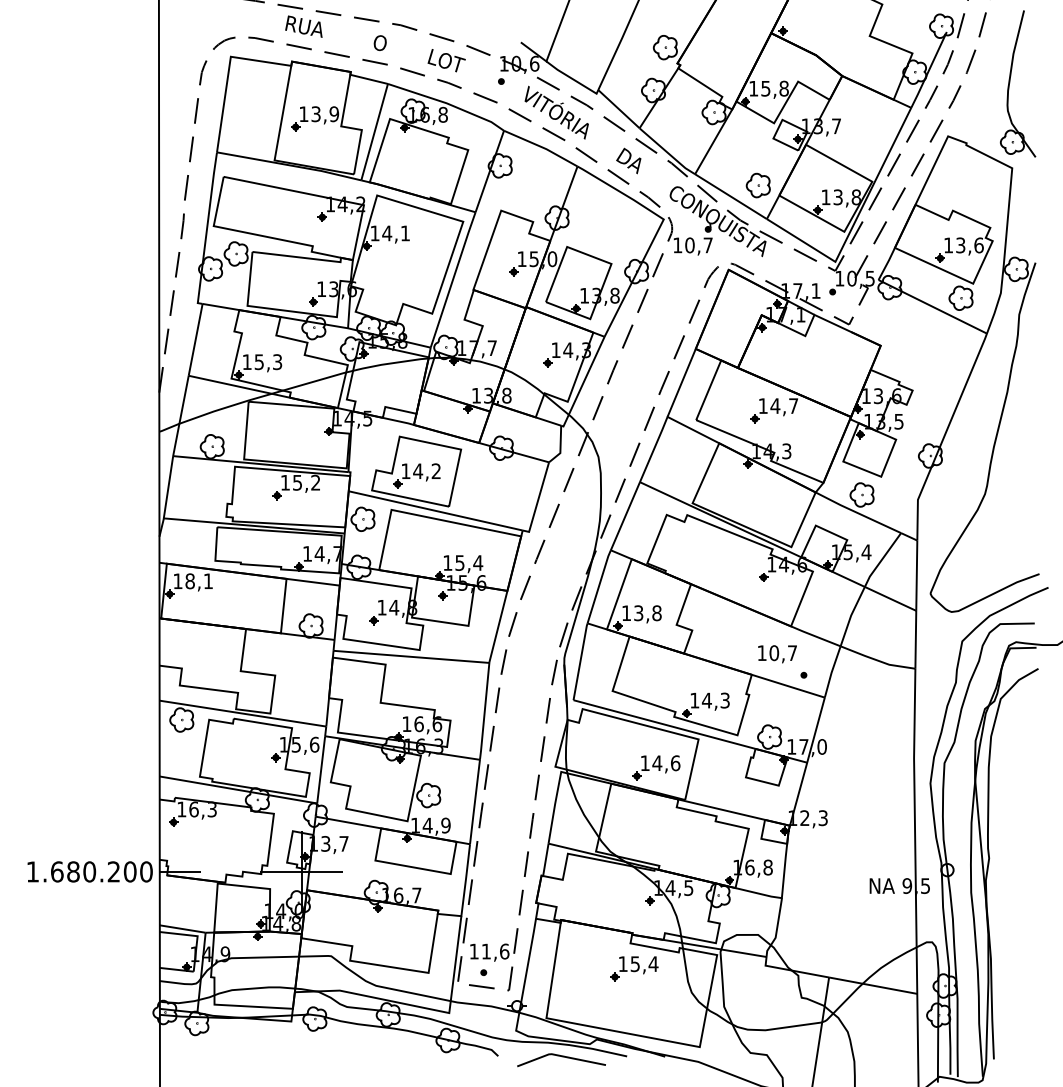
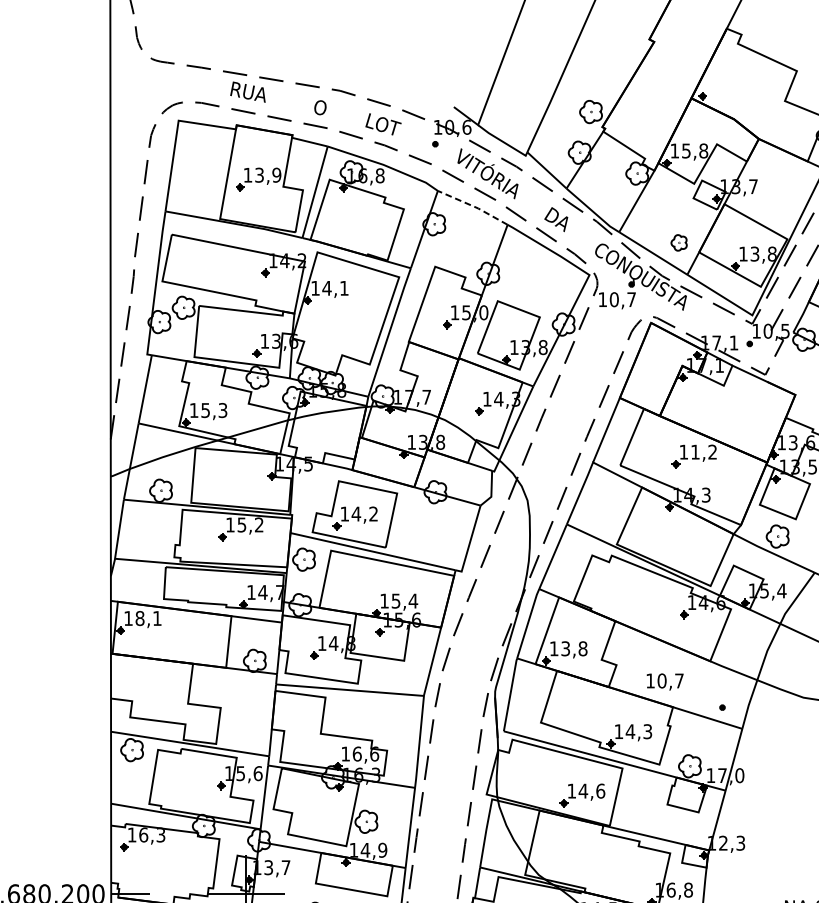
line: (542, 147) -> (474, 206), solid -> dashed
part: (757, 185) -> (678, 242), size x0.7
text: (784, 405) -> (704, 451), 14,7 -> 11,2
text: (777, 654) -> (665, 682), moved

